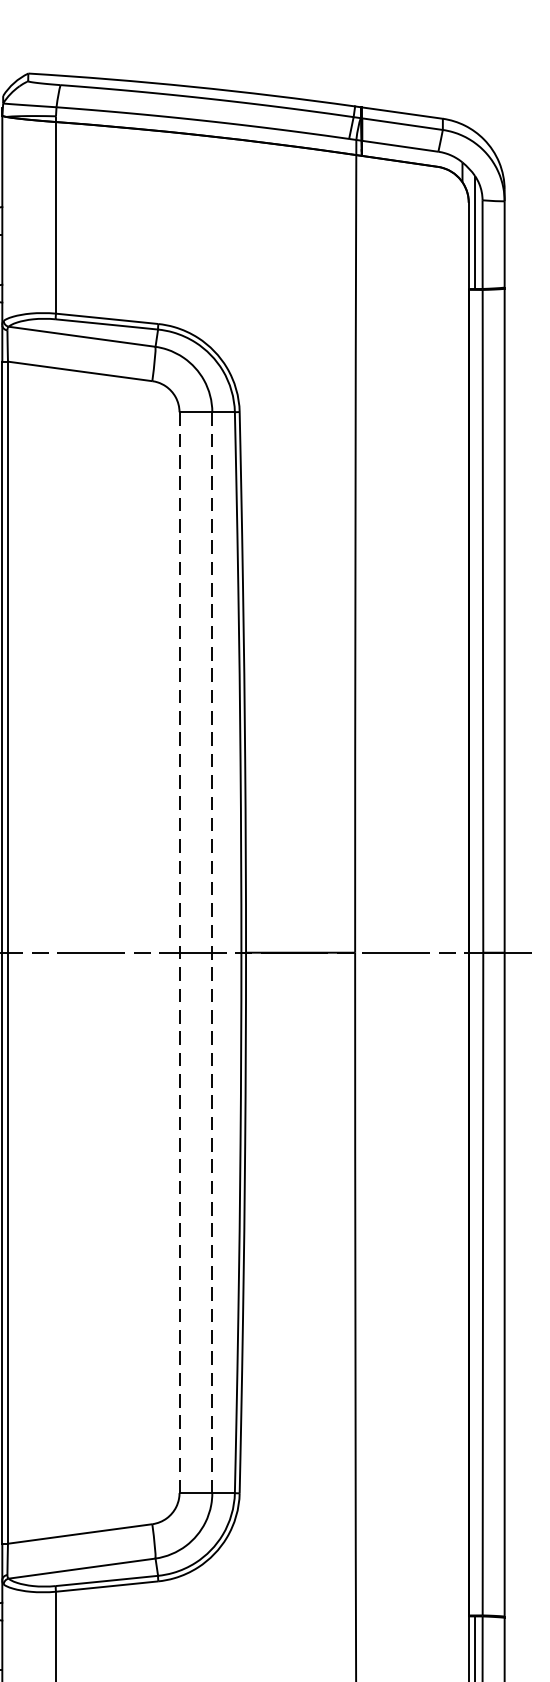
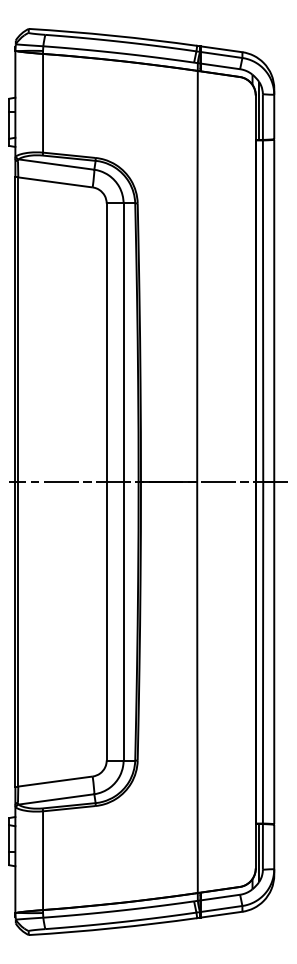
line: (179, 953) -> (106, 482), dashed -> solid
line: (212, 953) -> (123, 482), dashed -> solid

